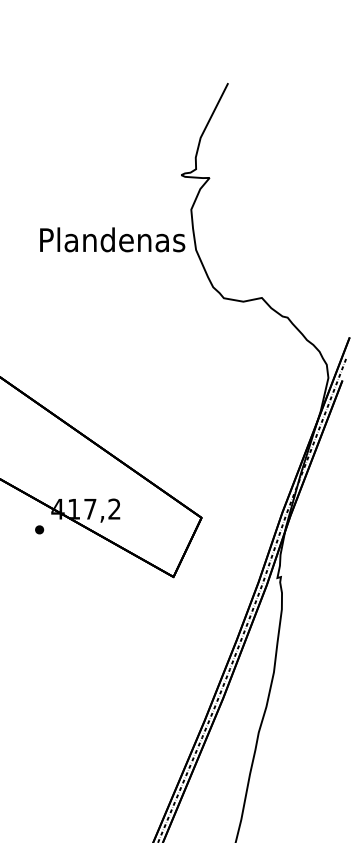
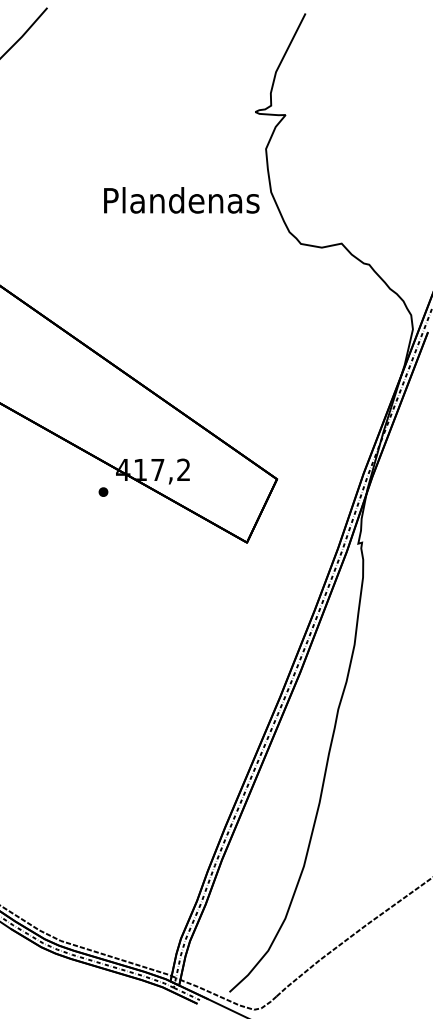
text: (112, 239) -> (181, 200), moved

